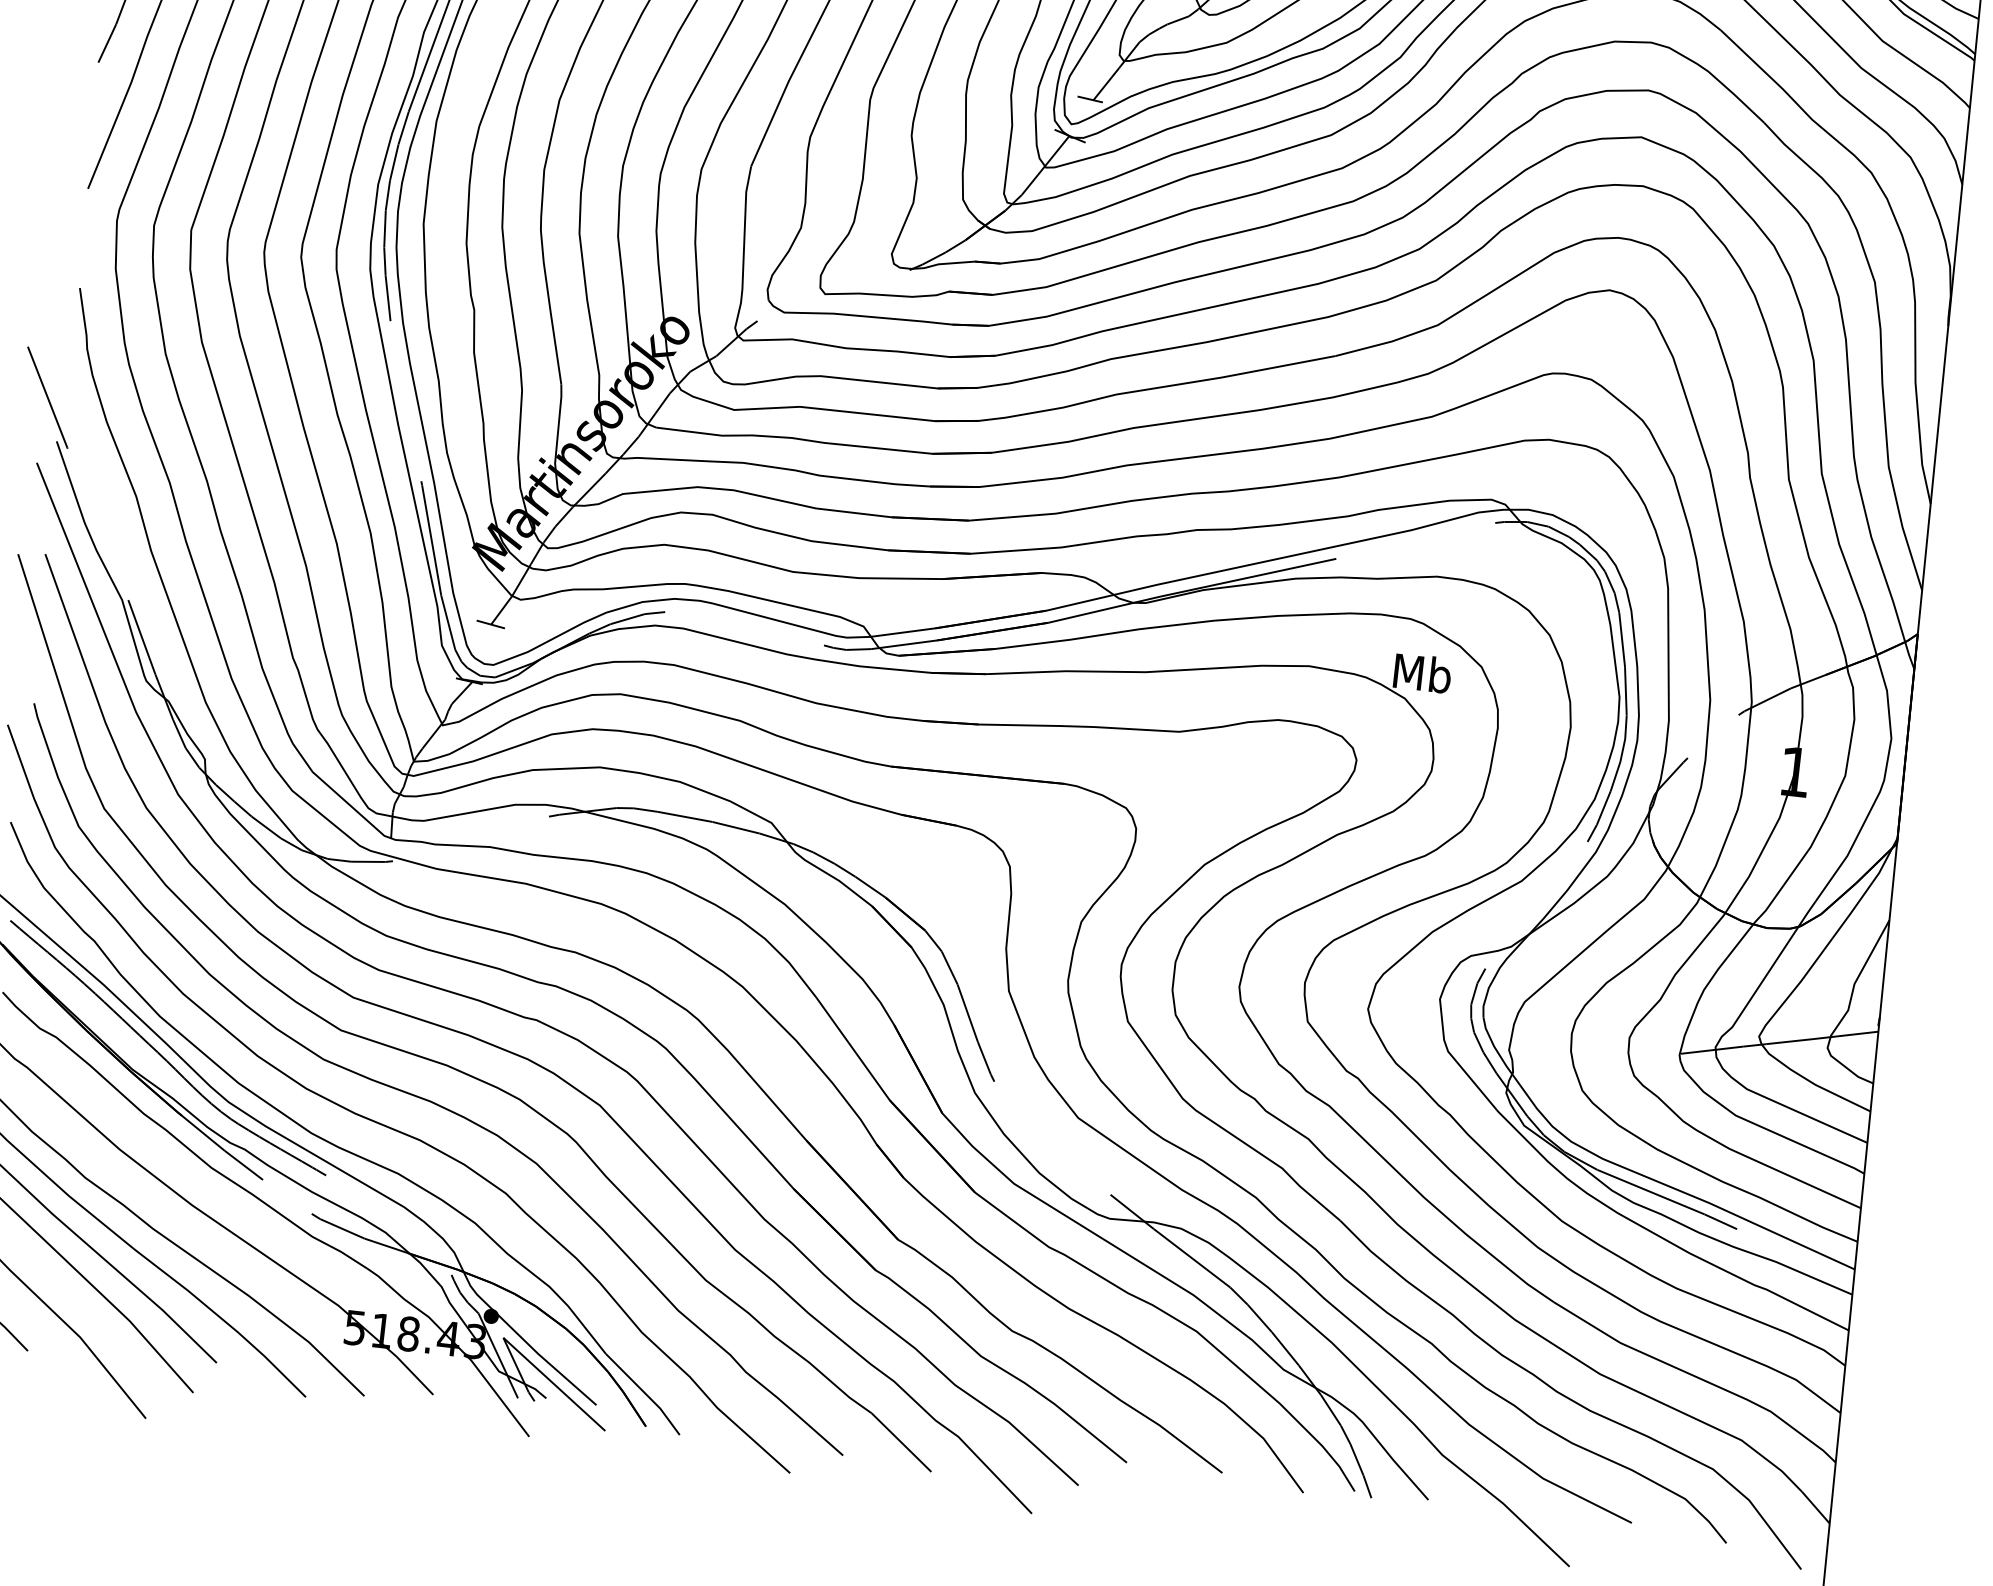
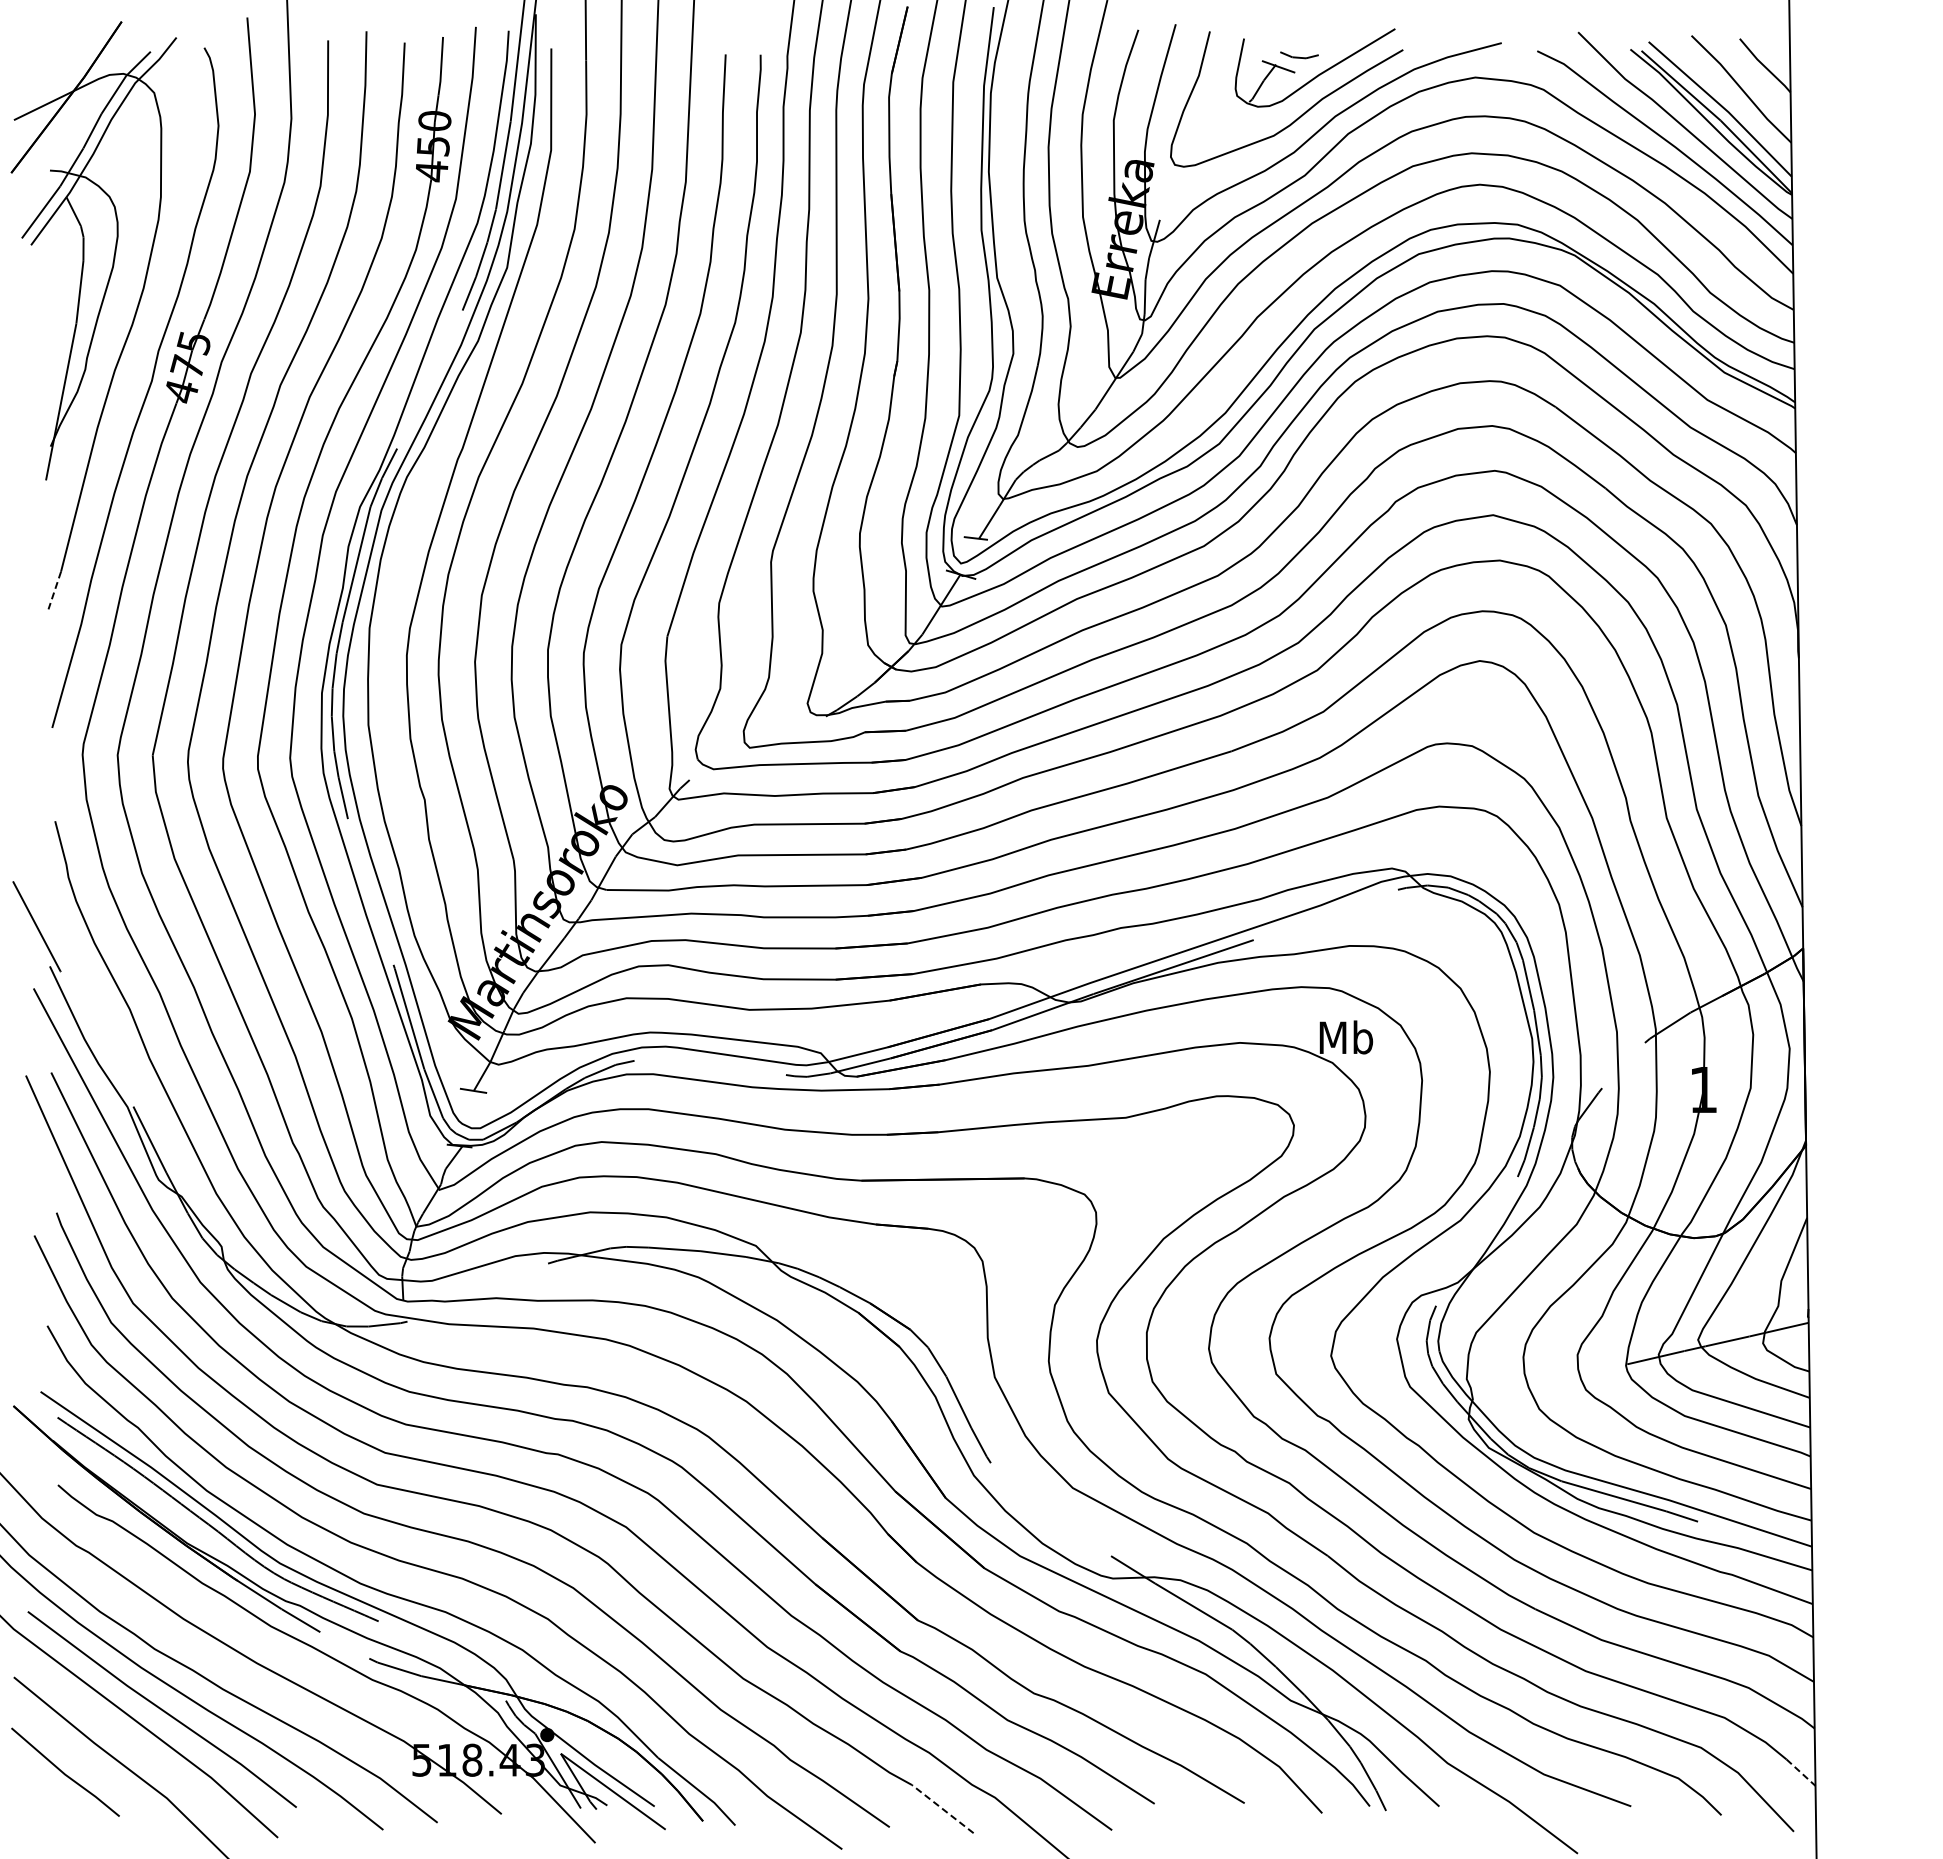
line: (107, 43) -> (54, 590), solid -> dashed
line: (901, 1442) -> (942, 1808), solid -> dashed
line: (1816, 1507) -> (1801, 1772), solid -> dashed

